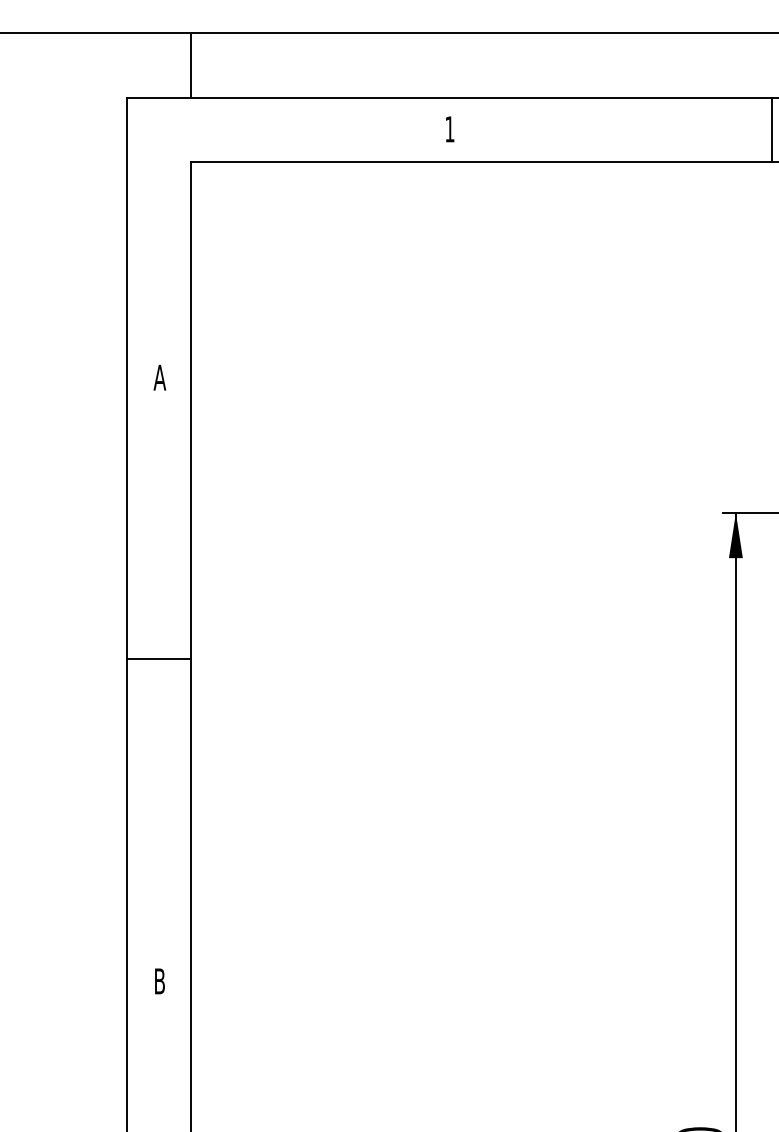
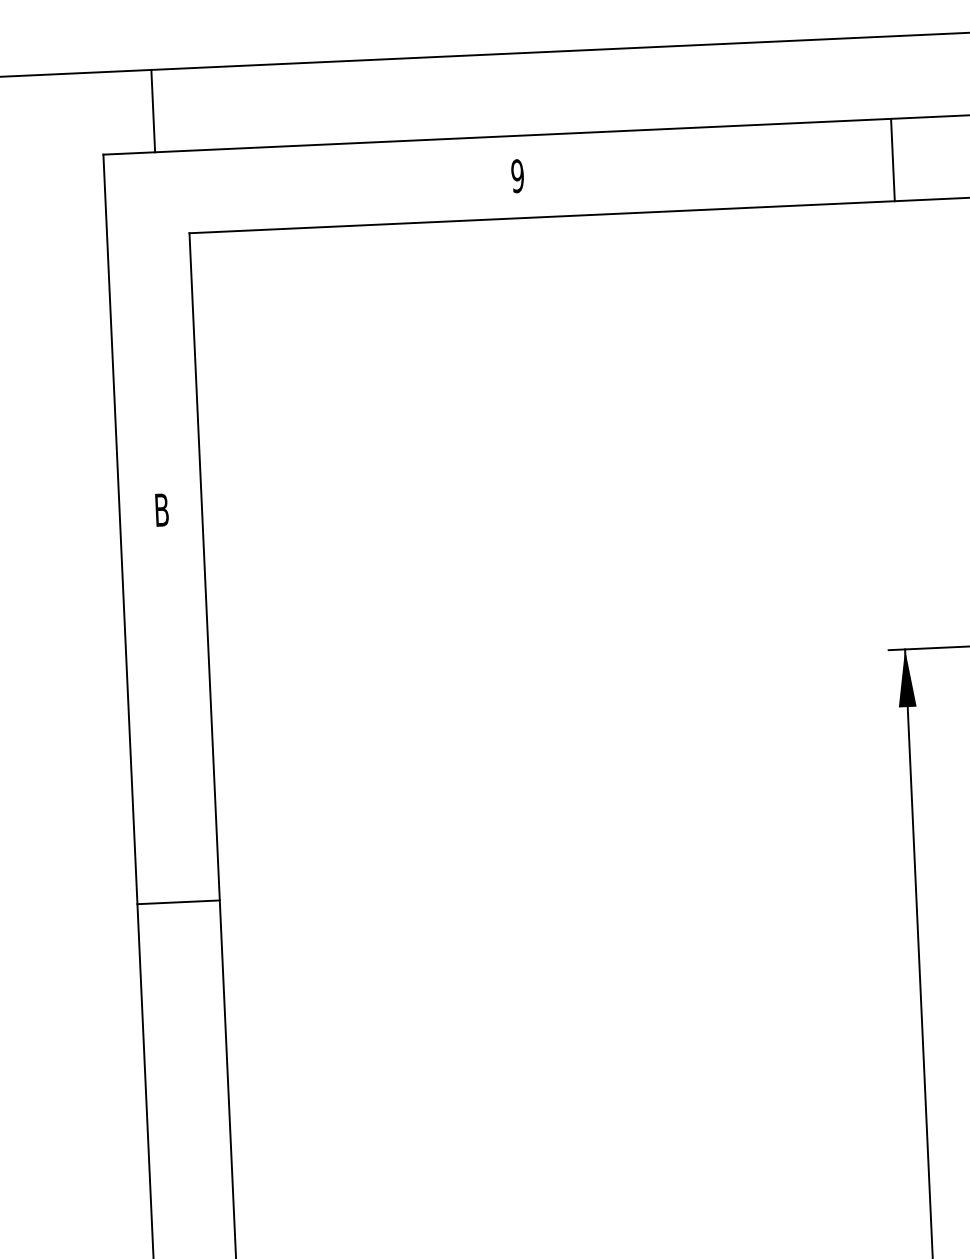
line: (191, 65) -> (153, 111), moved
text: (449, 129) -> (517, 176), 1 -> 9
line: (771, 129) -> (892, 159), moved
text: (159, 377) -> (161, 509), A -> B
line: (158, 658) -> (177, 901), moved

